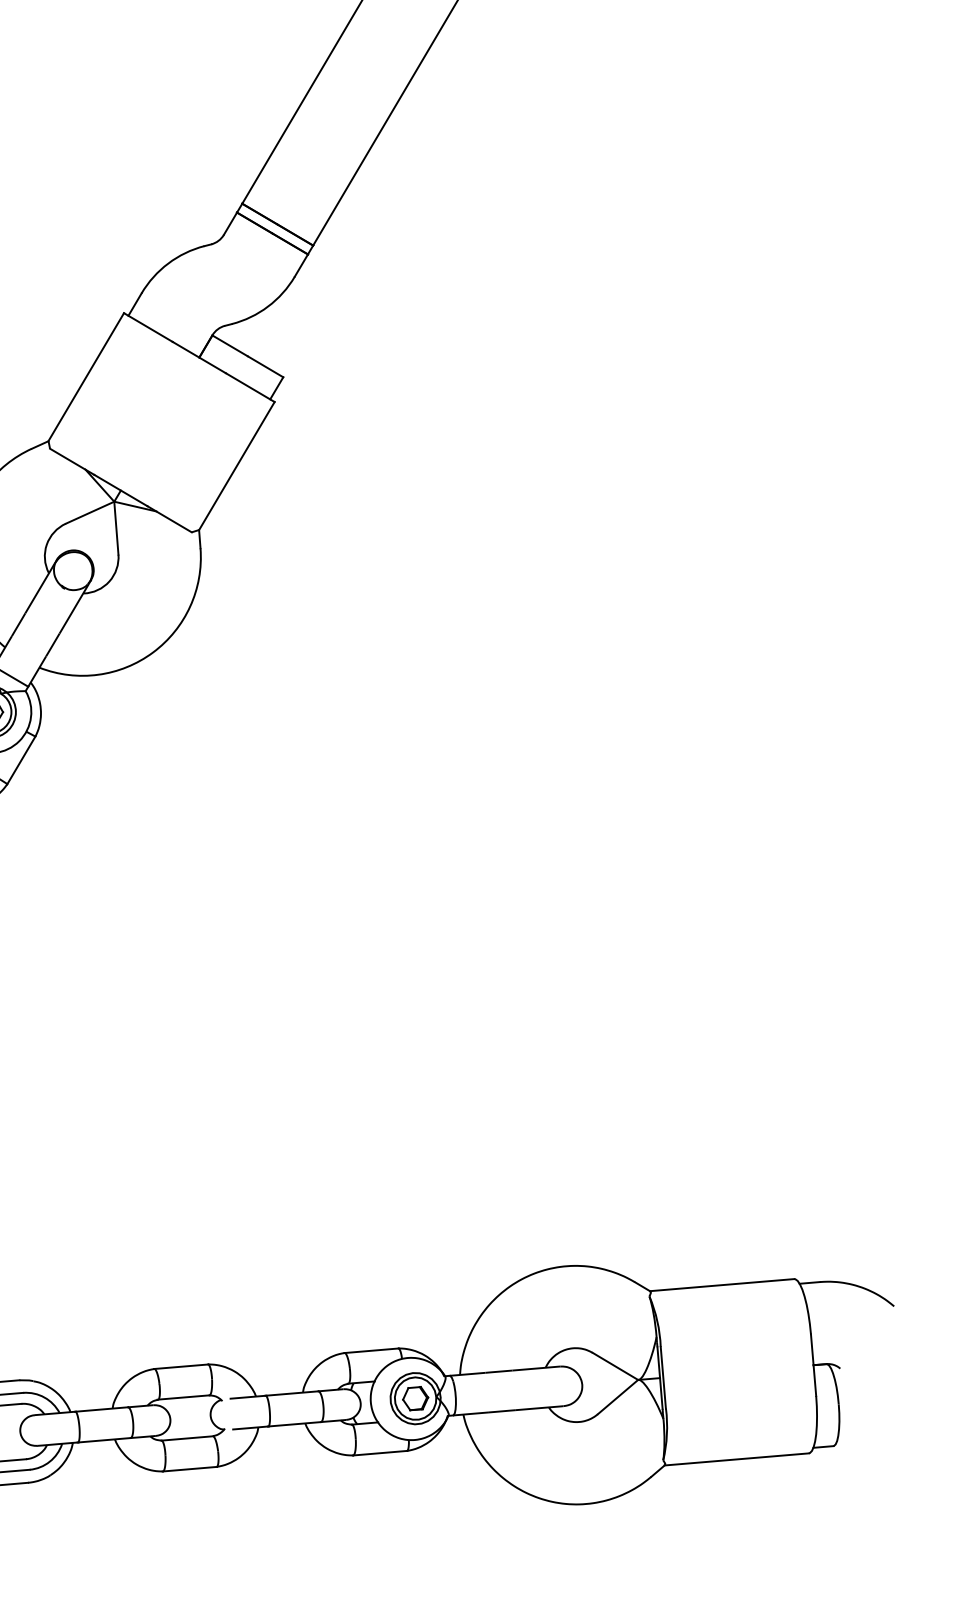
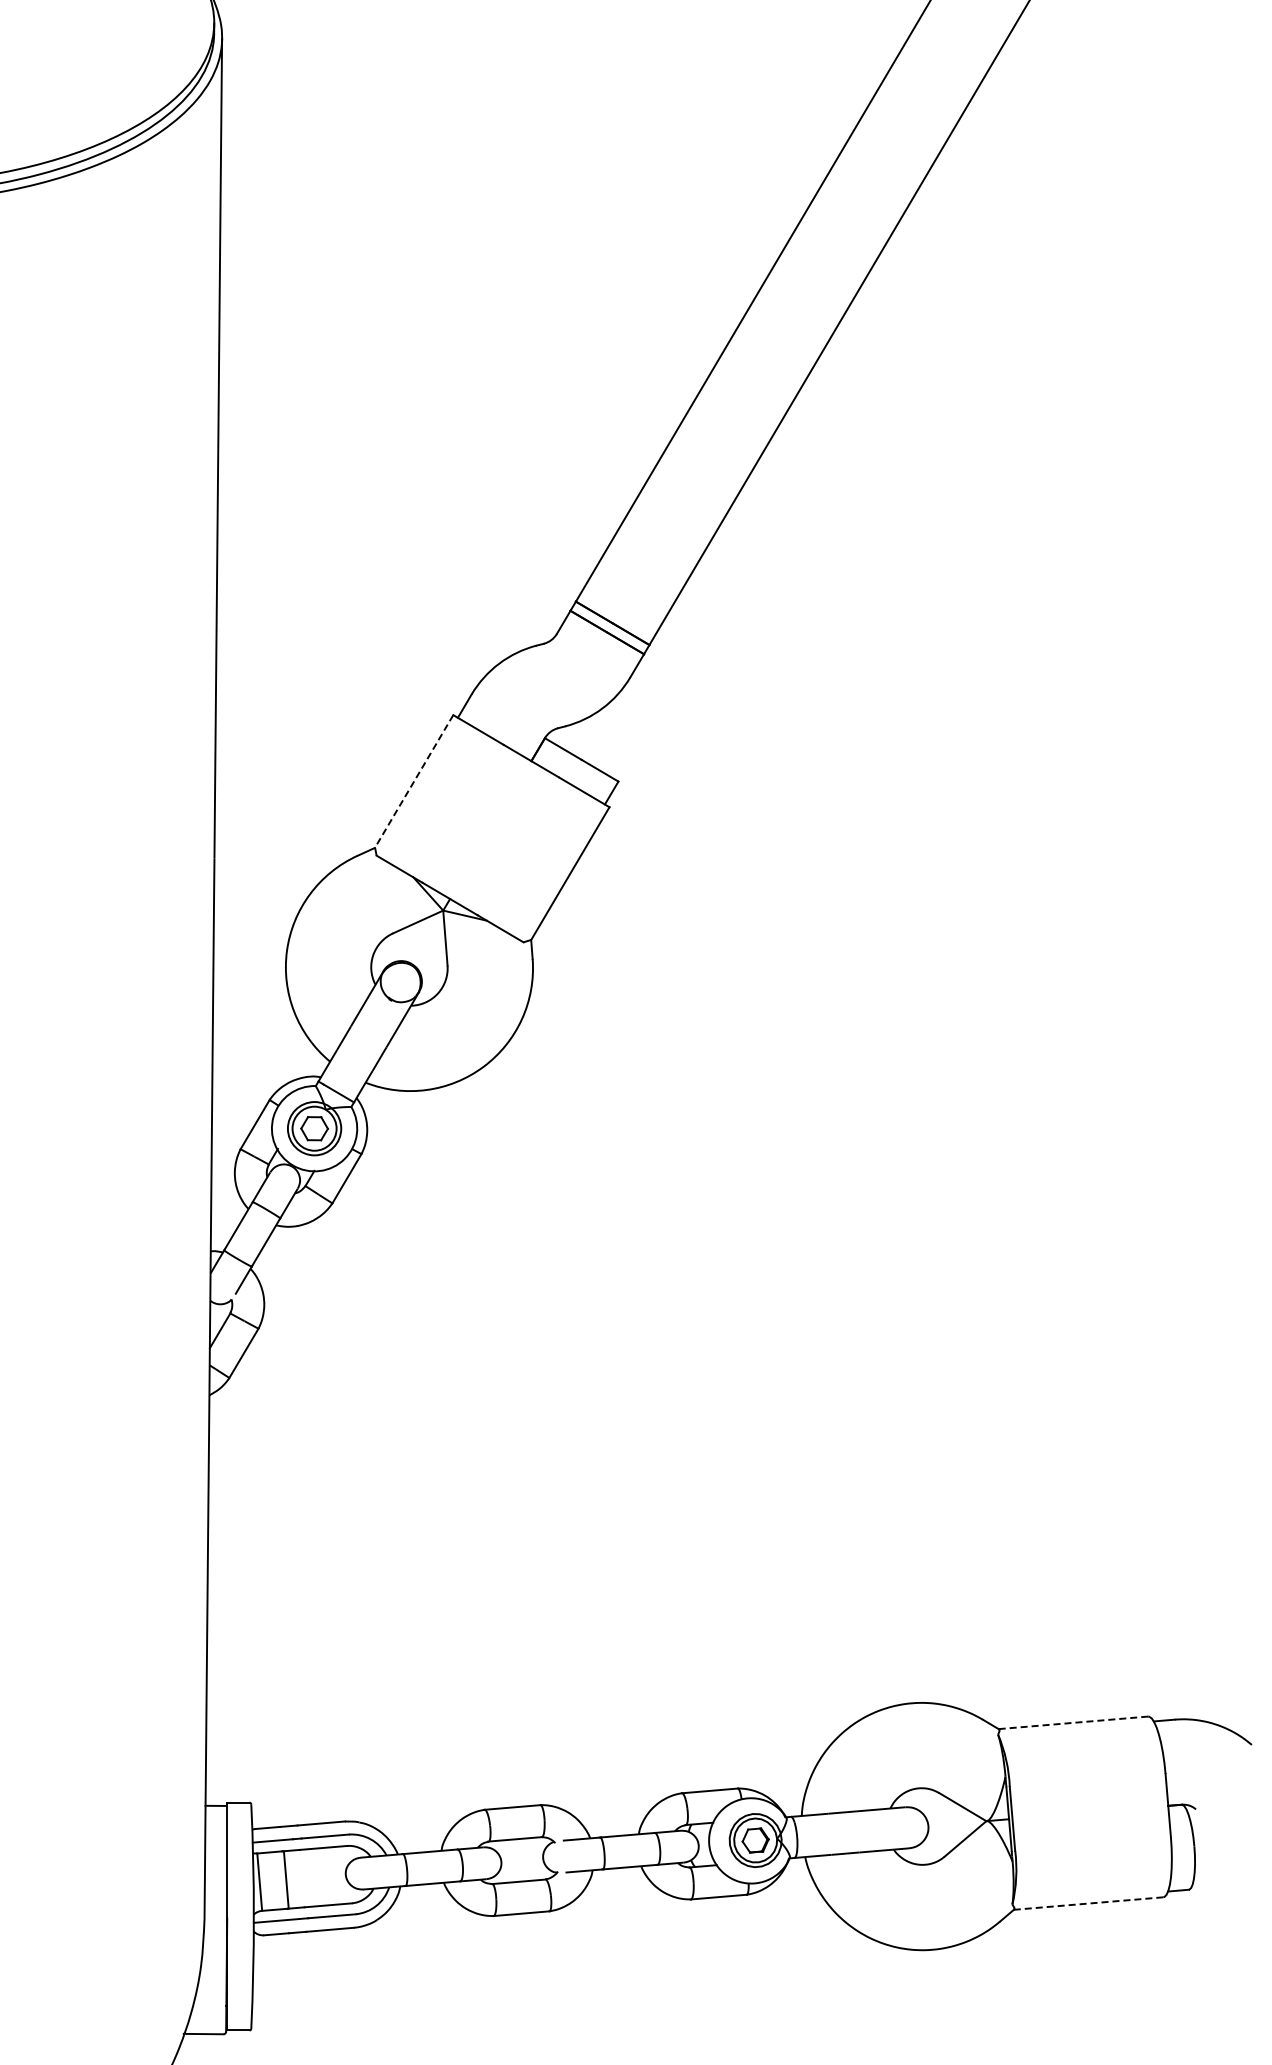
line: (85, 378) -> (413, 782), solid -> dashed
line: (721, 1284) -> (1072, 1722), solid -> dashed
line: (737, 1459) -> (1089, 1903), solid -> dashed

